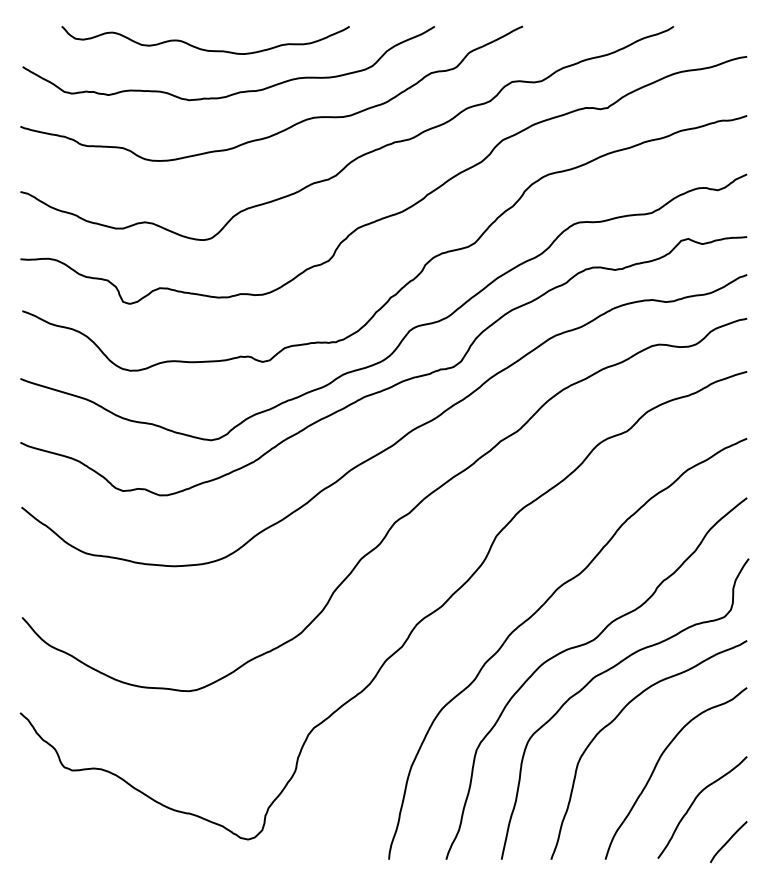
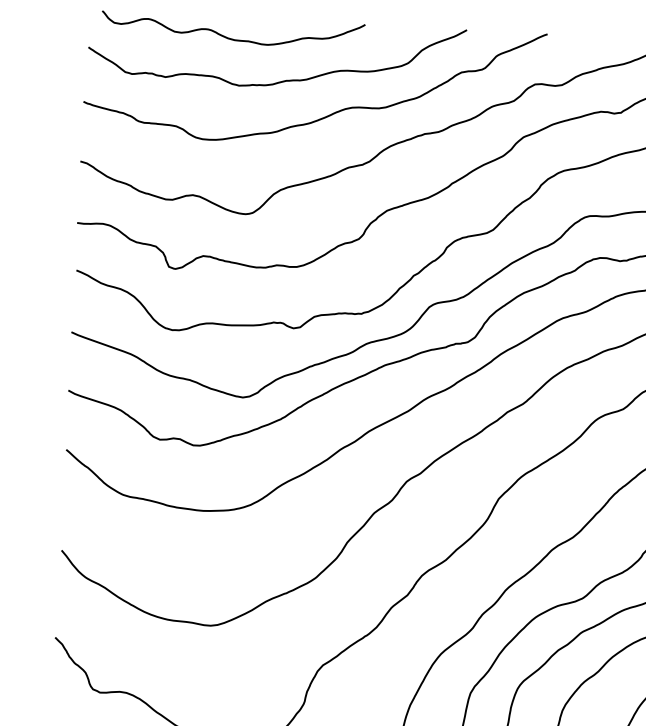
curve: (202, 48) -> (229, 37), moved

